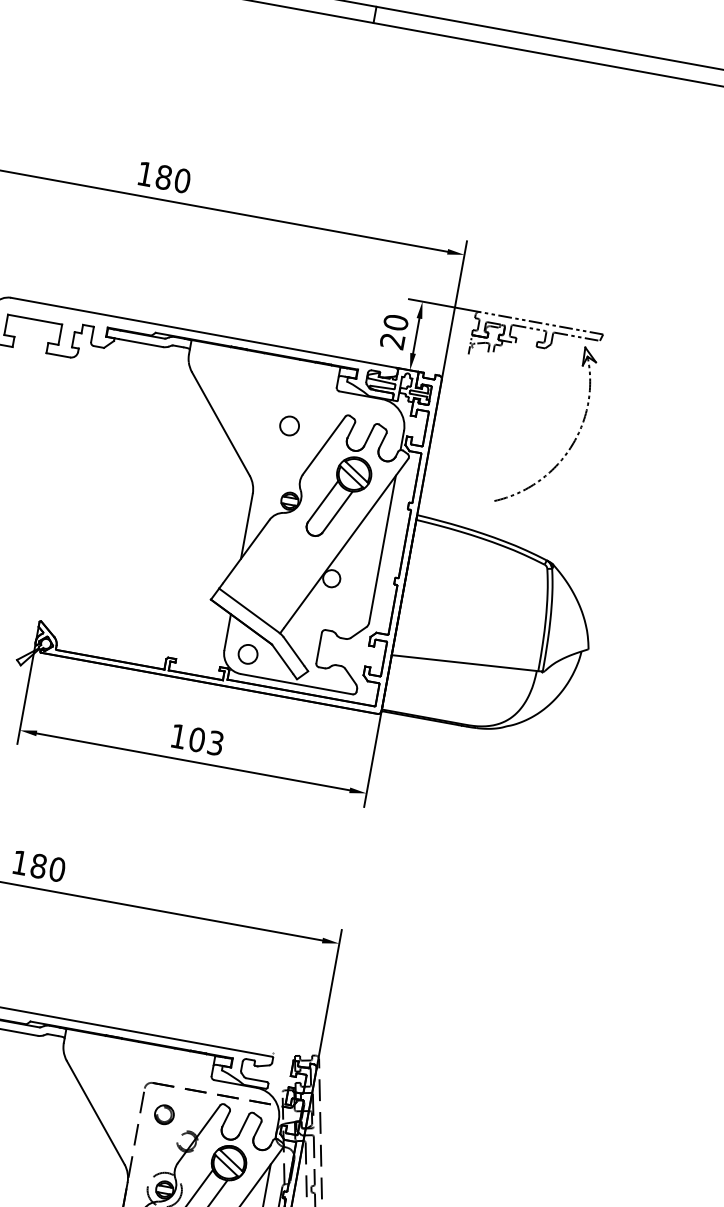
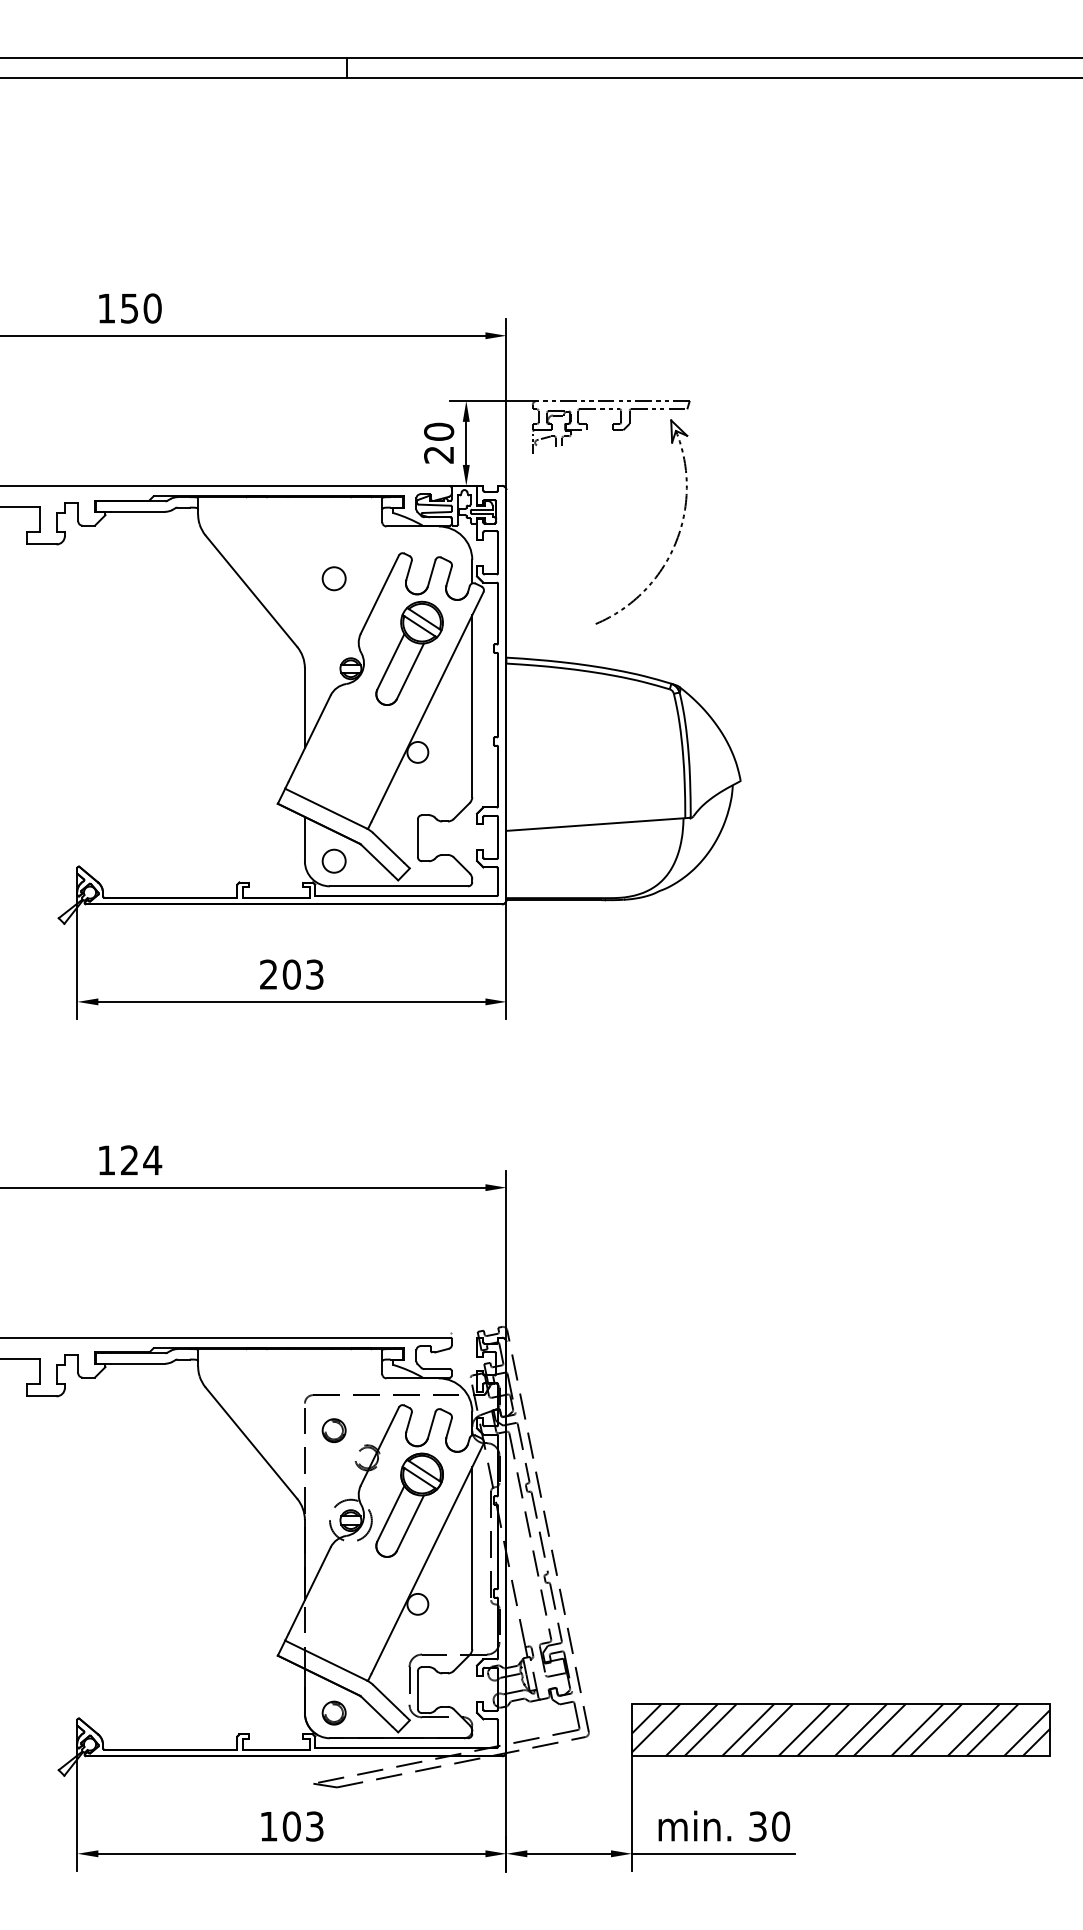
text: (163, 177) -> (129, 308), 180 -> 150
text: (178, 736) -> (268, 974), 103 -> 203
text: (48, 868) -> (141, 1160), 180 -> 124

